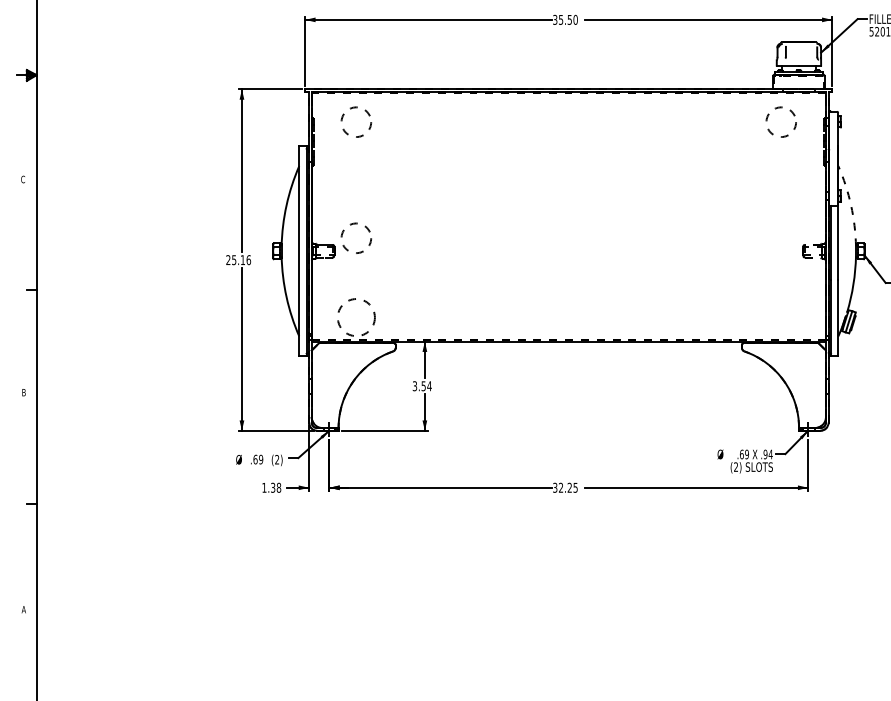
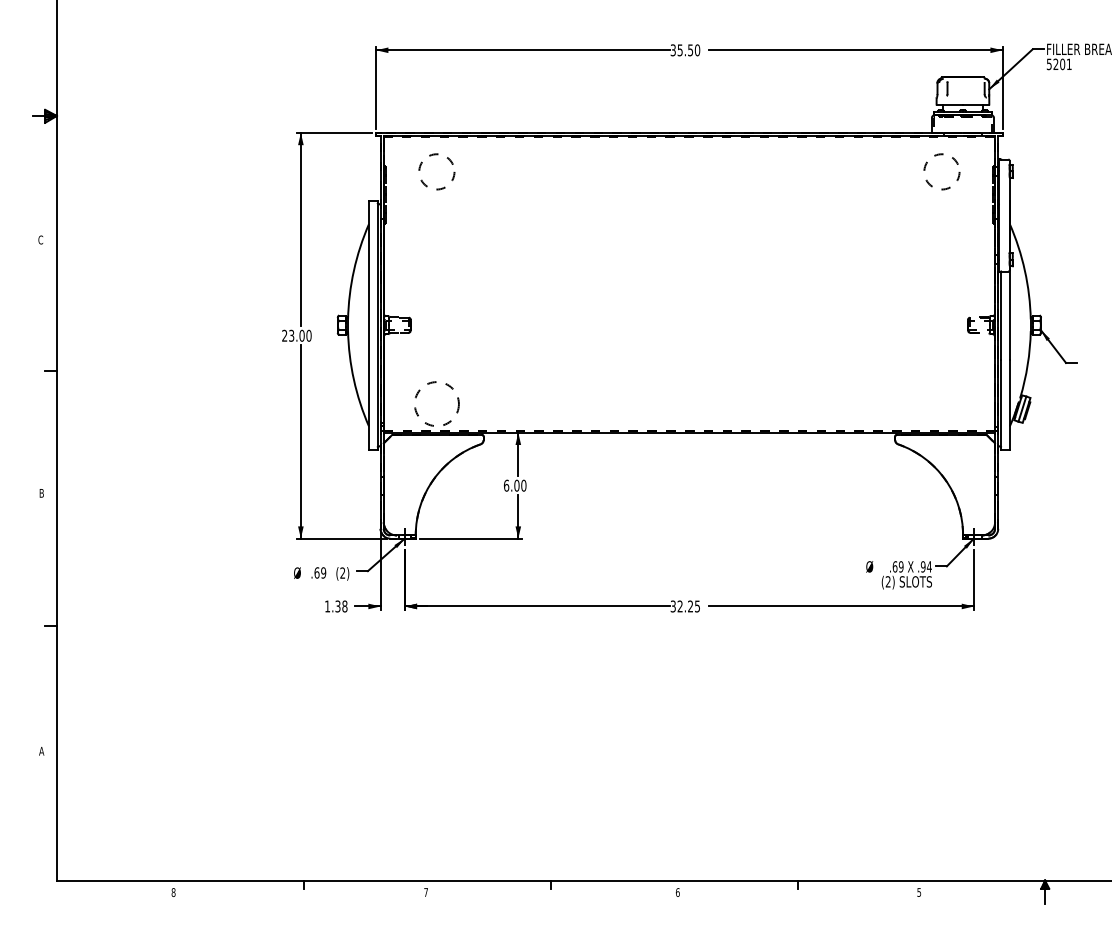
arc: (850, 205) -> (1024, 270), dashed -> solid
circle: (356, 237) -> (436, 309), removed
text: (241, 259) -> (300, 335), 25.16 -> 23.00
text: (421, 386) -> (514, 485), 3.54 -> 6.00

